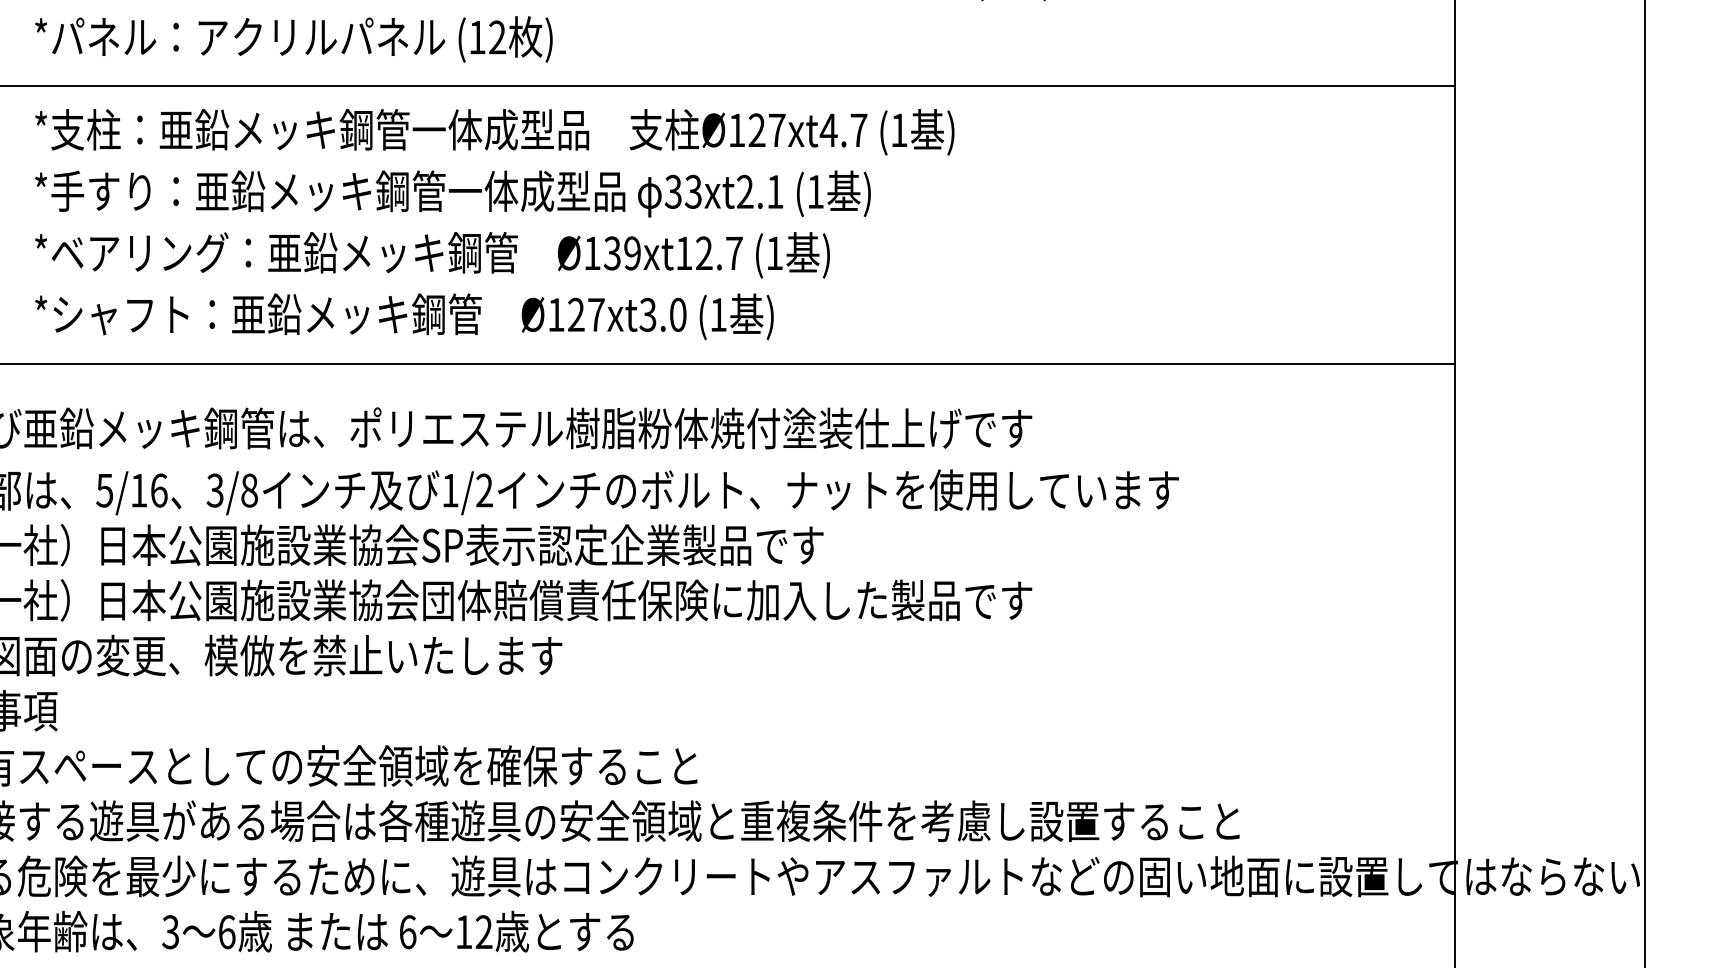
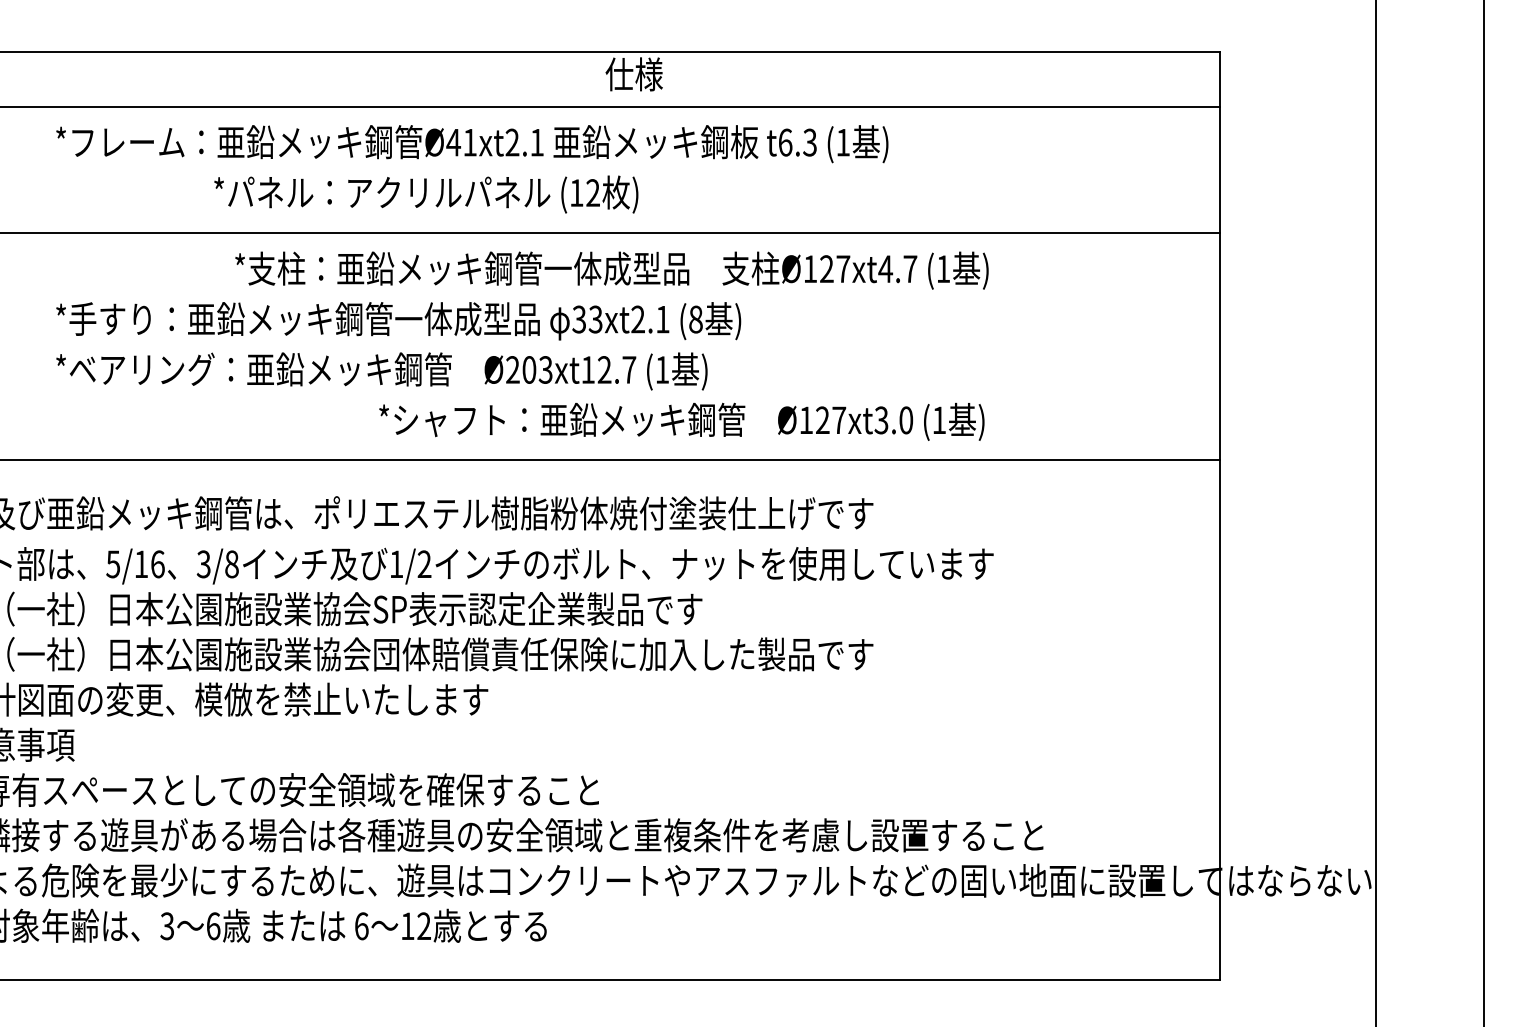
text: (294, 39) -> (426, 194), moved
text: (494, 132) -> (611, 270), moved
text: (815, 191) -> (695, 319), (1 -> (8
text: (612, 252) -> (529, 369), Ø139xt12.7 -> Ø203xt12.7
text: (403, 316) -> (681, 421), moved

